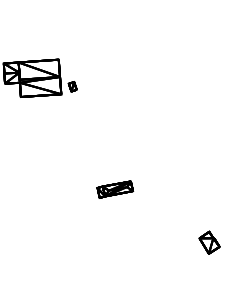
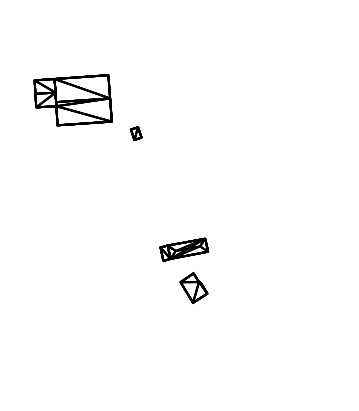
part: (72, 86) -> (135, 133), moved
part: (209, 242) -> (193, 287), moved

